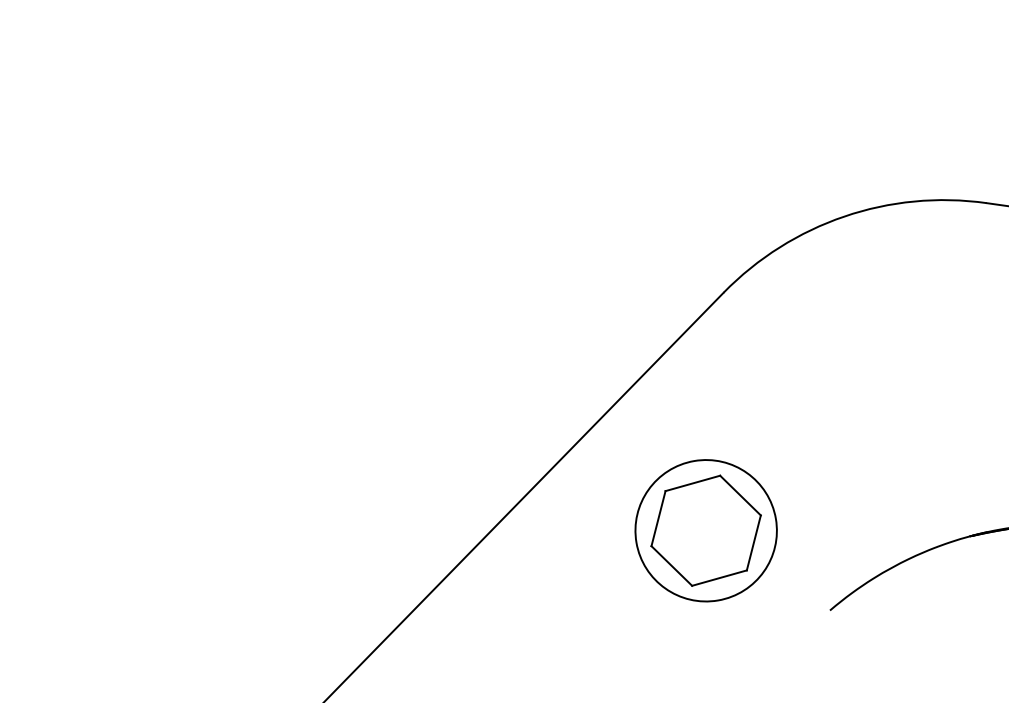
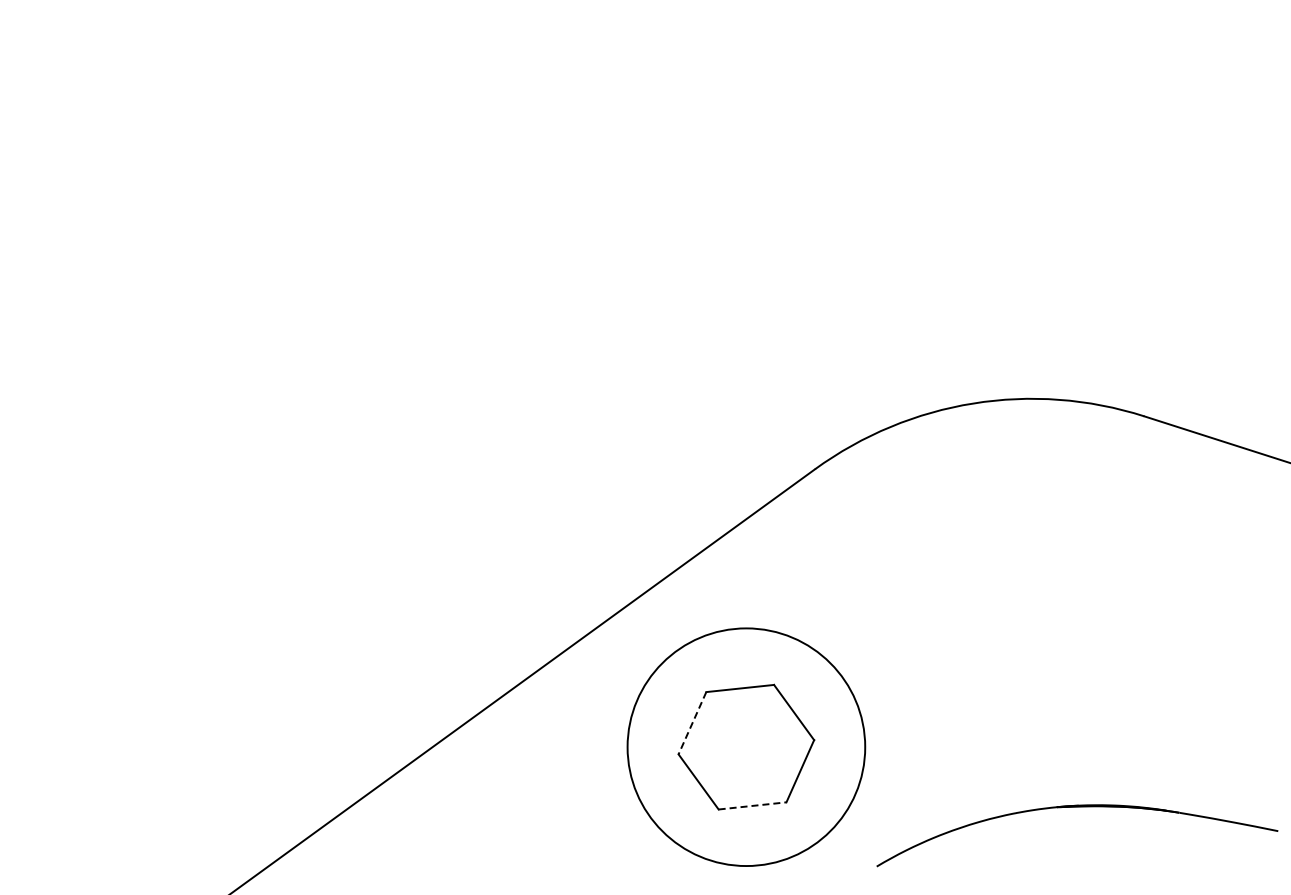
line: (658, 518) -> (692, 723), solid -> dashed
circle: (706, 530) -> (746, 747), size x1.4
line: (720, 577) -> (753, 805), solid -> dashed

